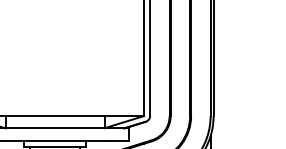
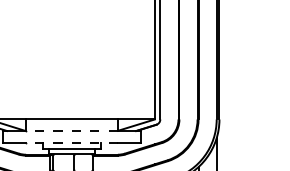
line: (54, 128) -> (71, 131), solid -> dashed
line: (54, 140) -> (71, 142), solid -> dashed

